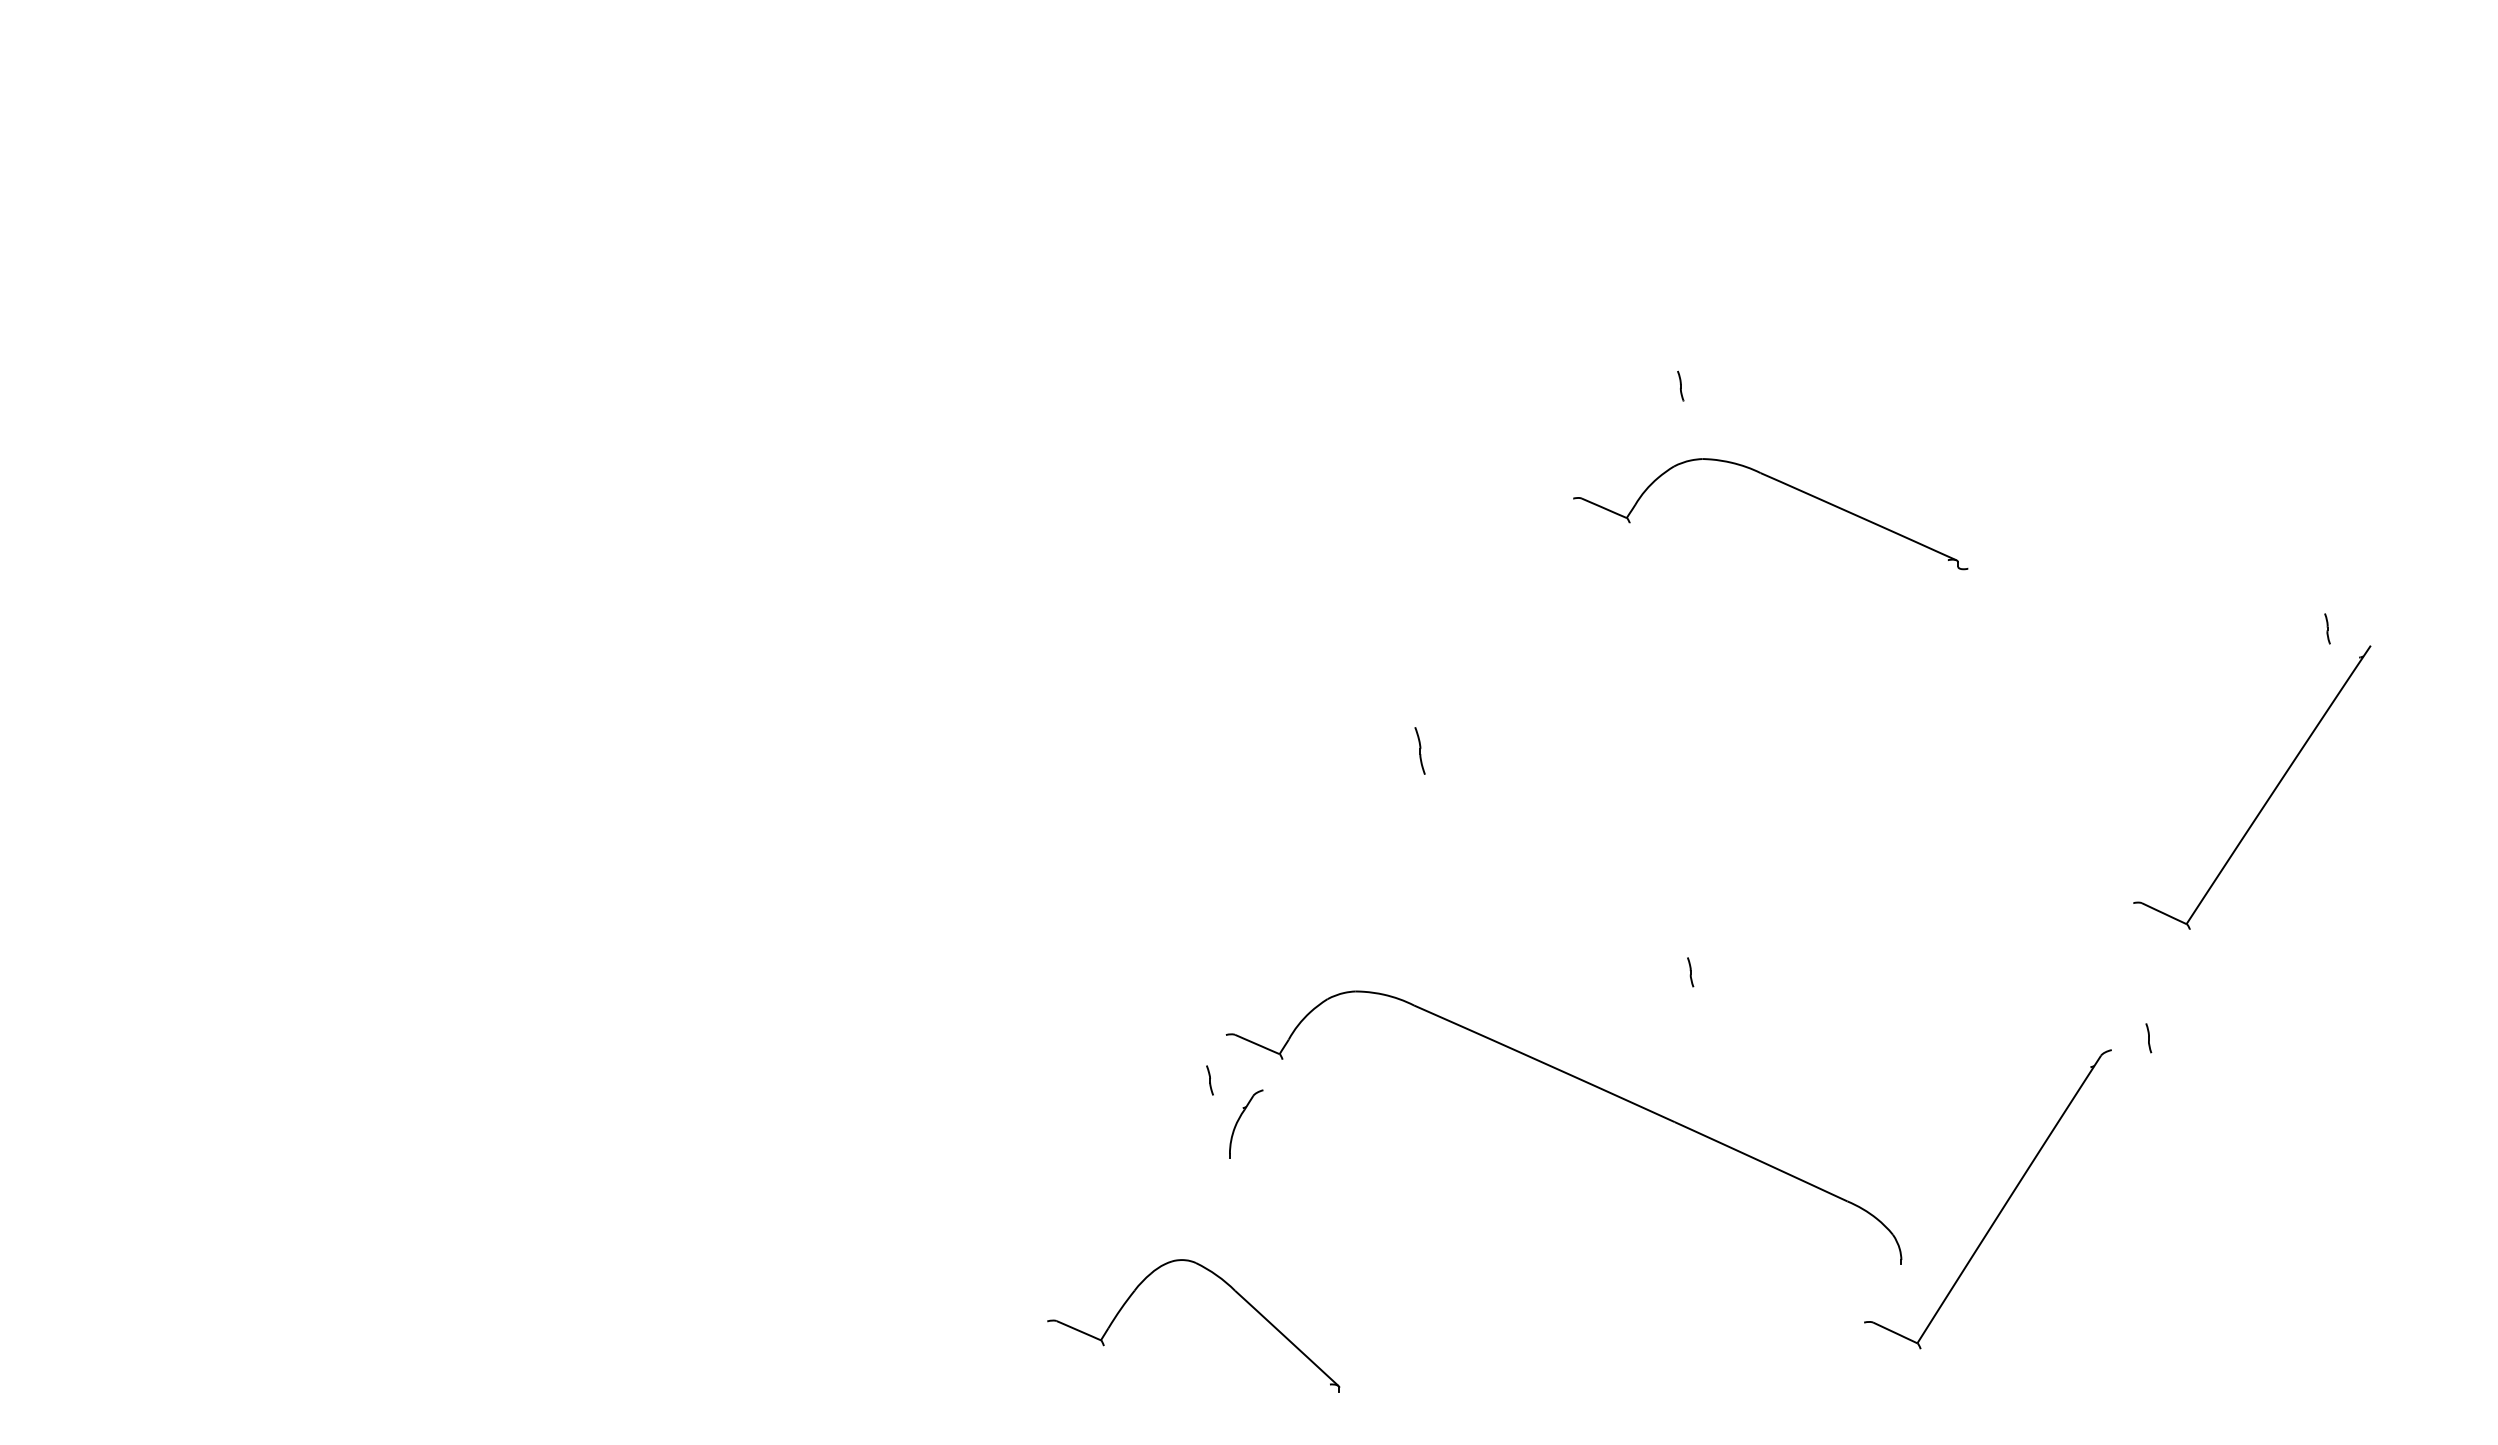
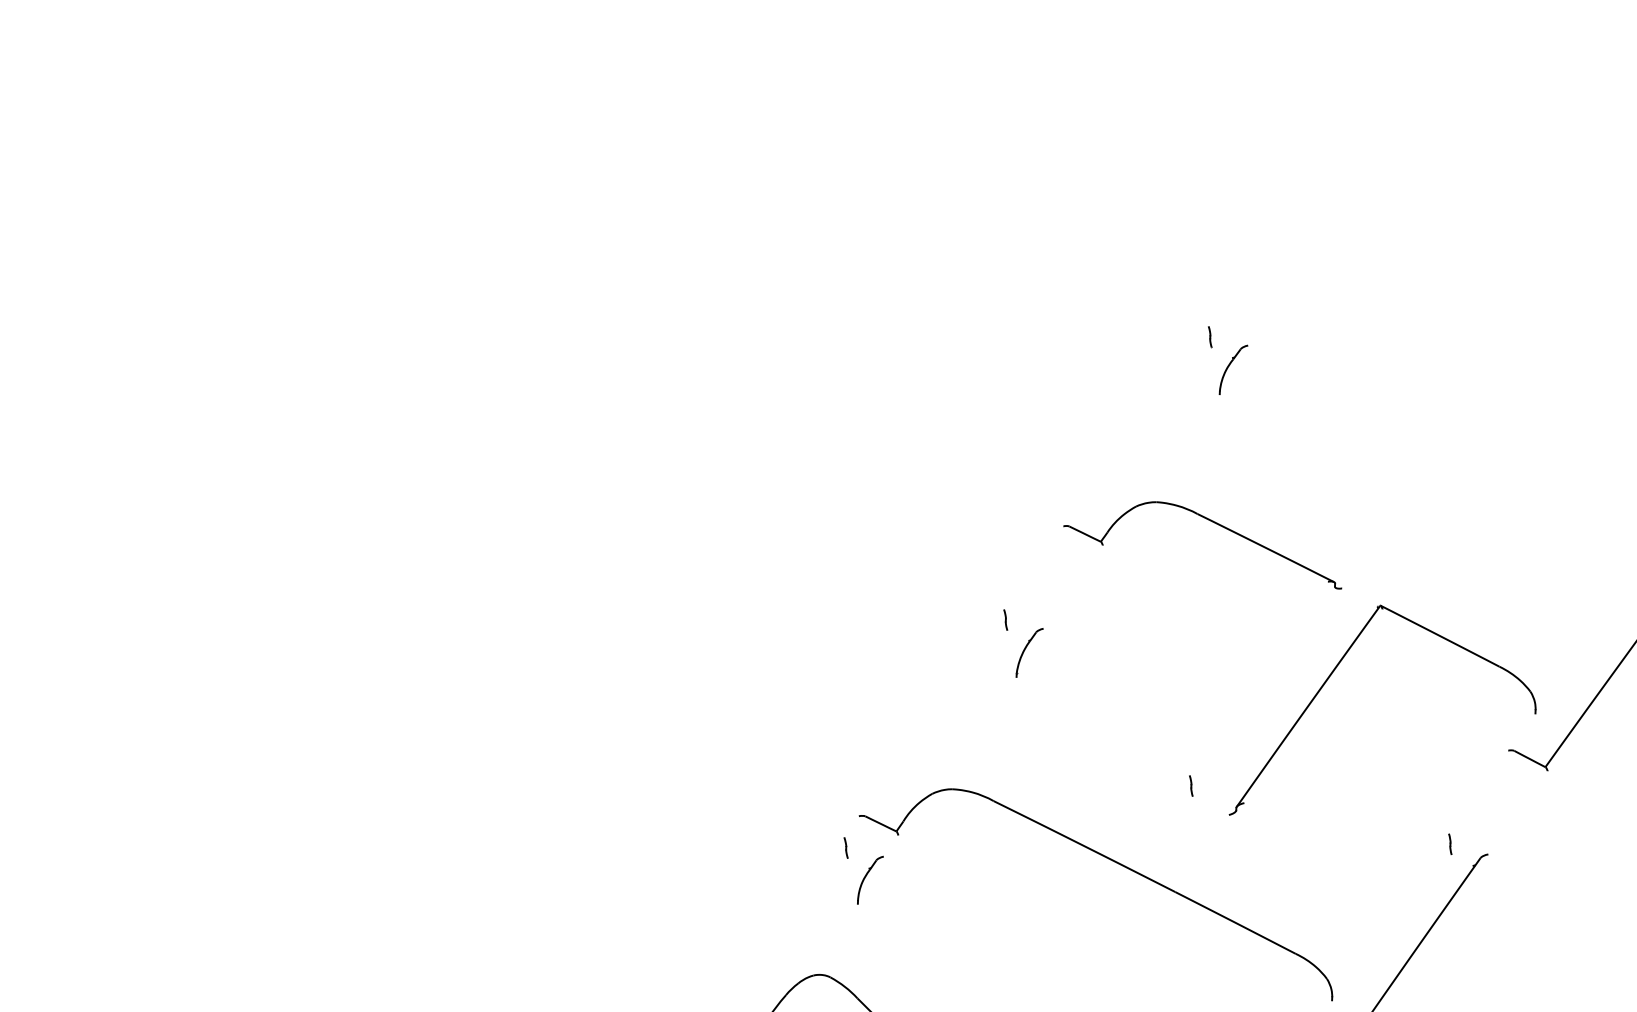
part: (1717, 382) -> (1228, 367), added
part: (1680, 385) -> (1210, 336), moved
part: (1783, 484) -> (1213, 522), moved
part: (1419, 750) -> (1005, 619), size x0.62
part: (1449, 791) -> (1025, 649), added
part: (1881, 806) -> (1332, 674), added
part: (2148, 1038) -> (1450, 844), moved

